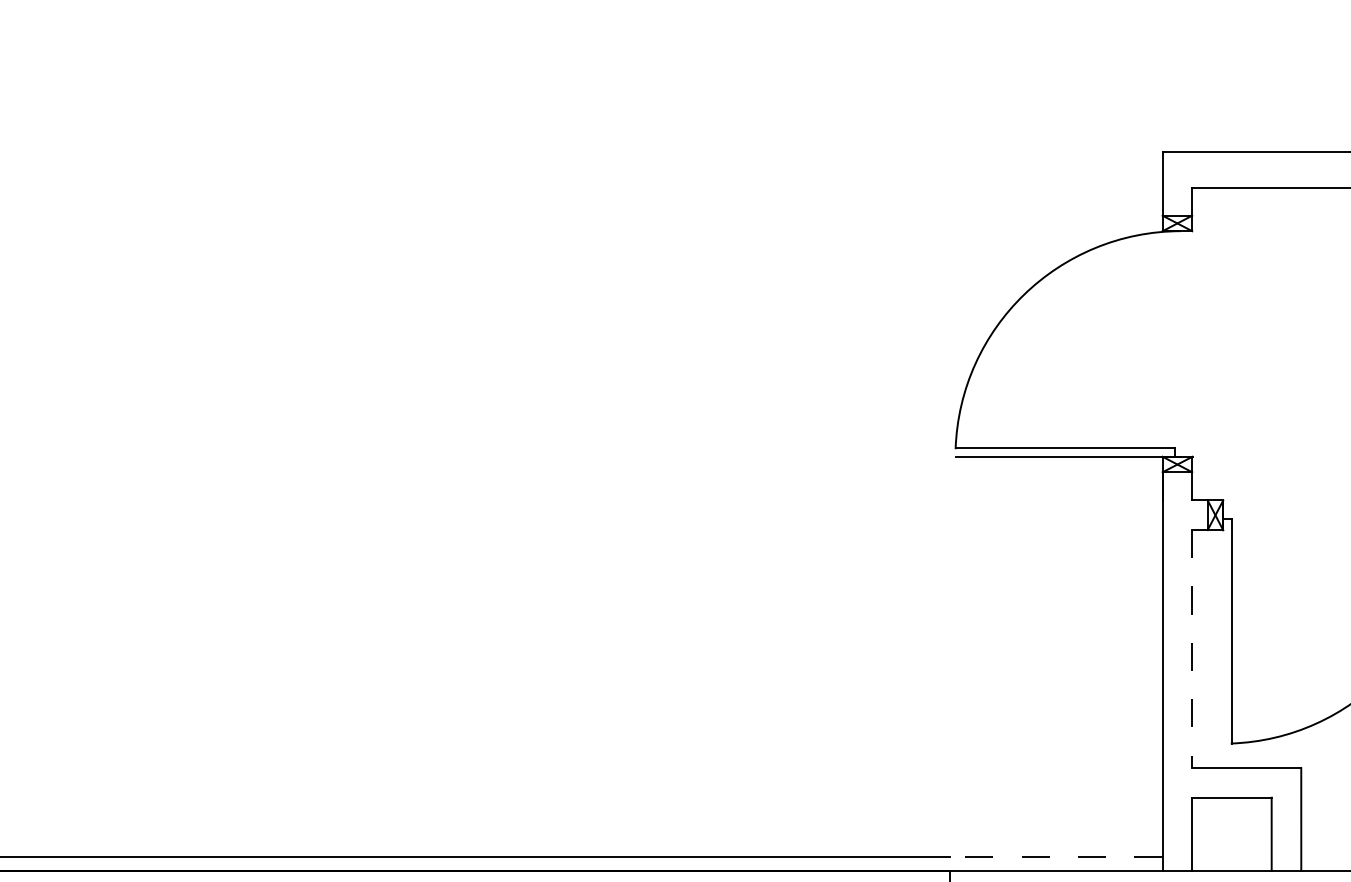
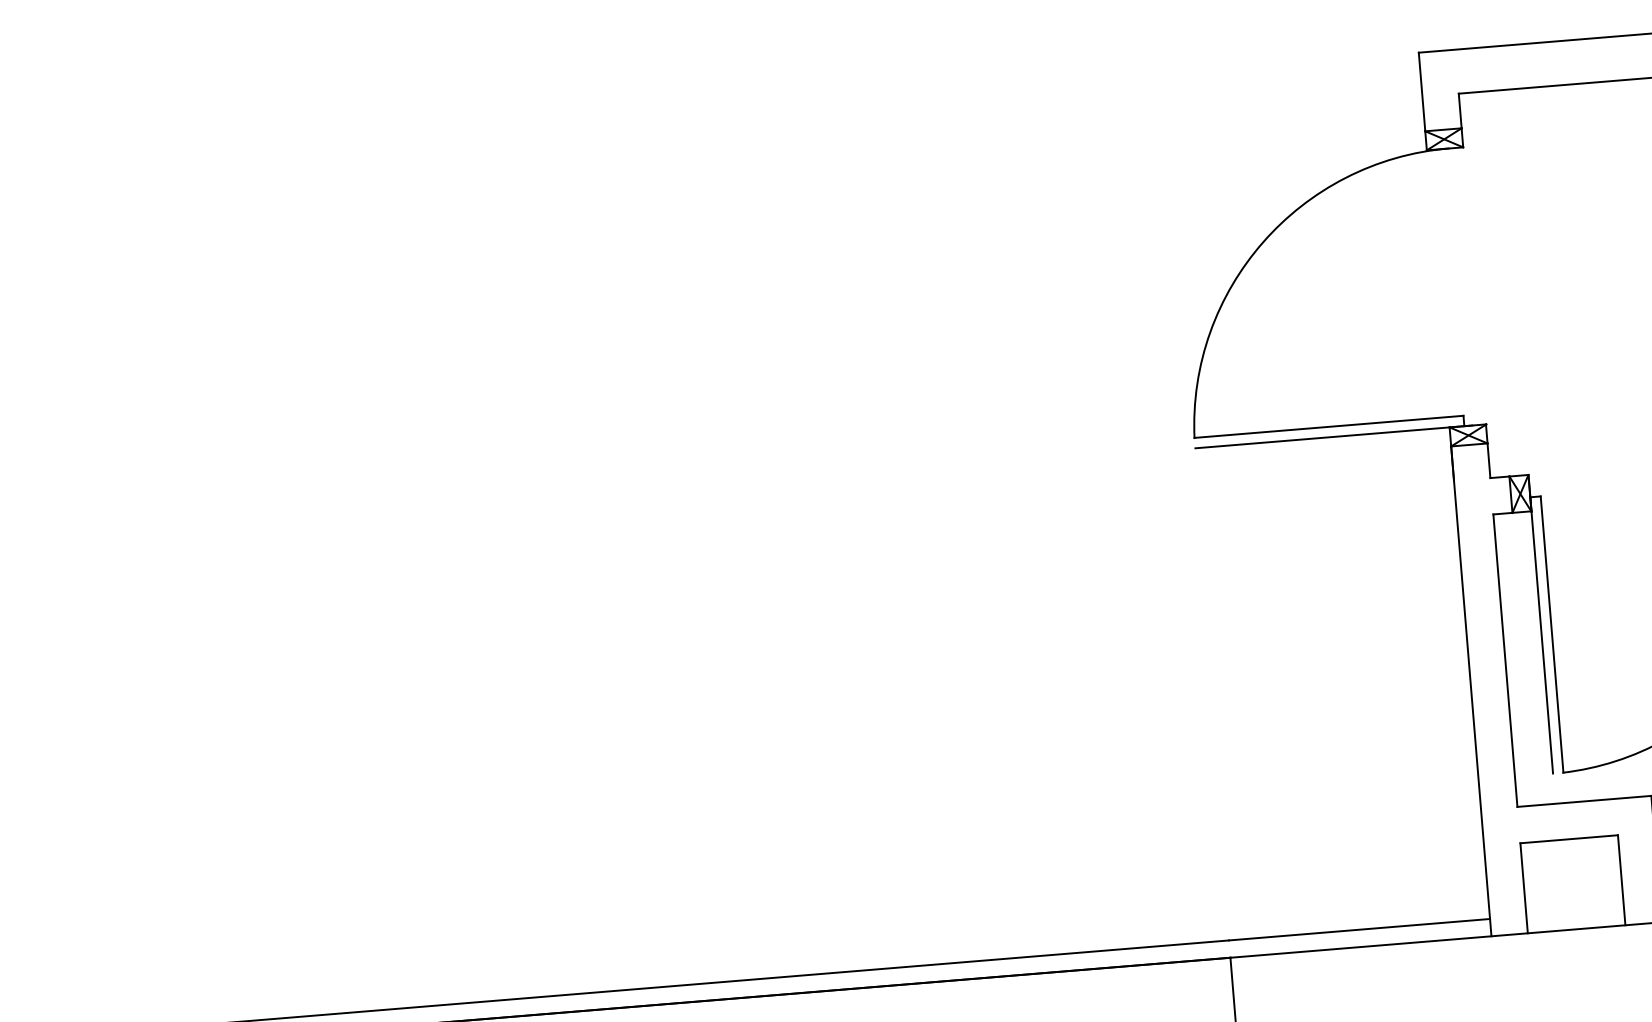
line: (1223, 630) -> (1541, 634), added
line: (1192, 649) -> (1505, 661), dashed -> solid
line: (1055, 856) -> (1358, 929), dashed -> solid

